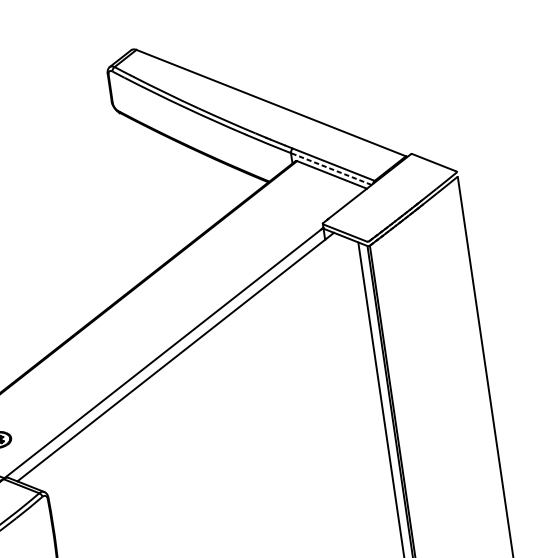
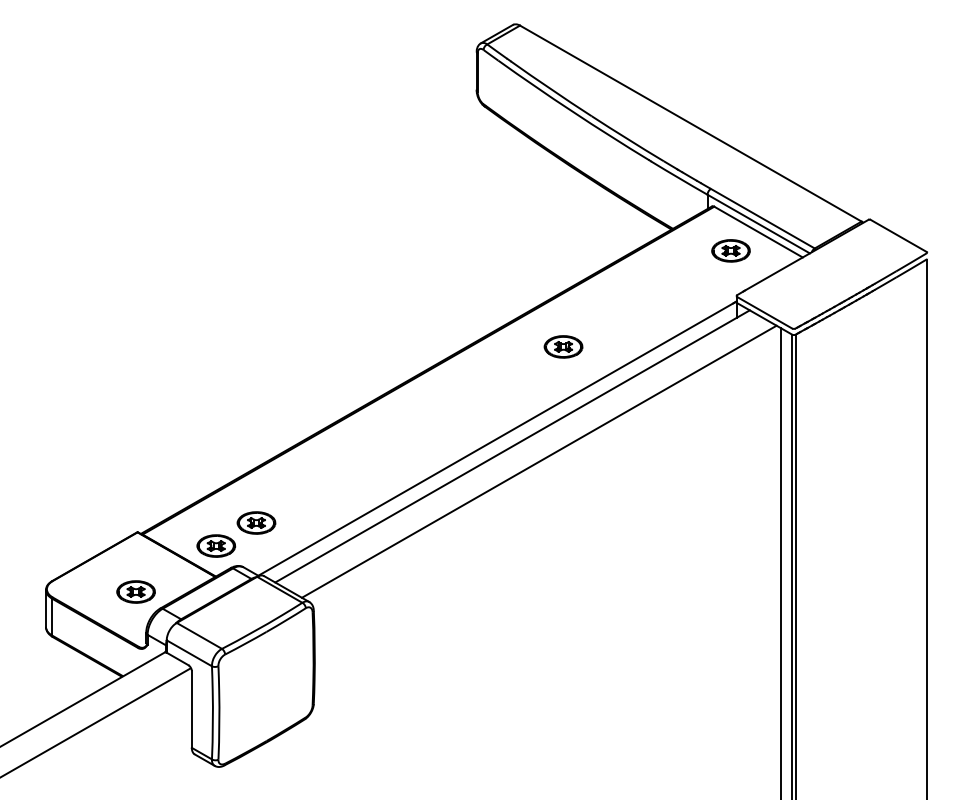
line: (331, 169) -> (758, 224), dashed -> solid
part: (313, 191) -> (730, 250), added
part: (202, 278) -> (563, 346), added
line: (196, 365) -> (538, 461), added

